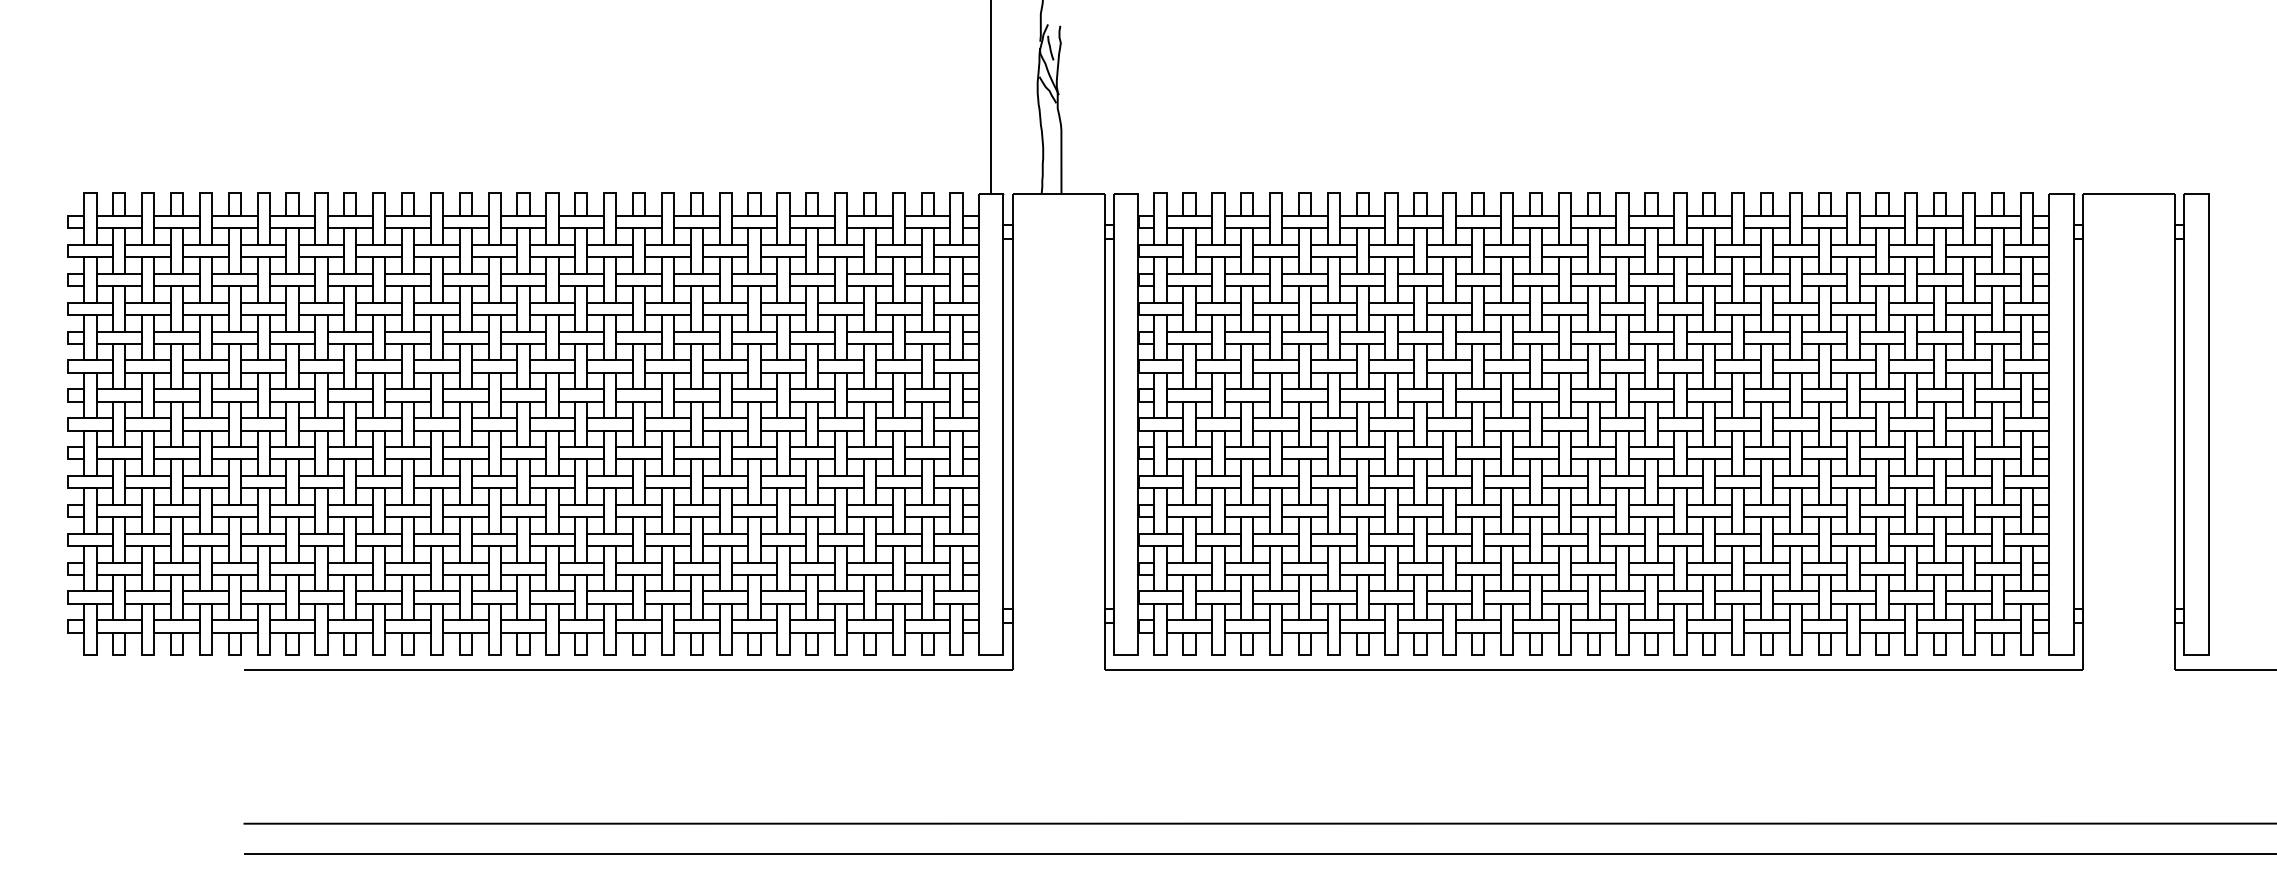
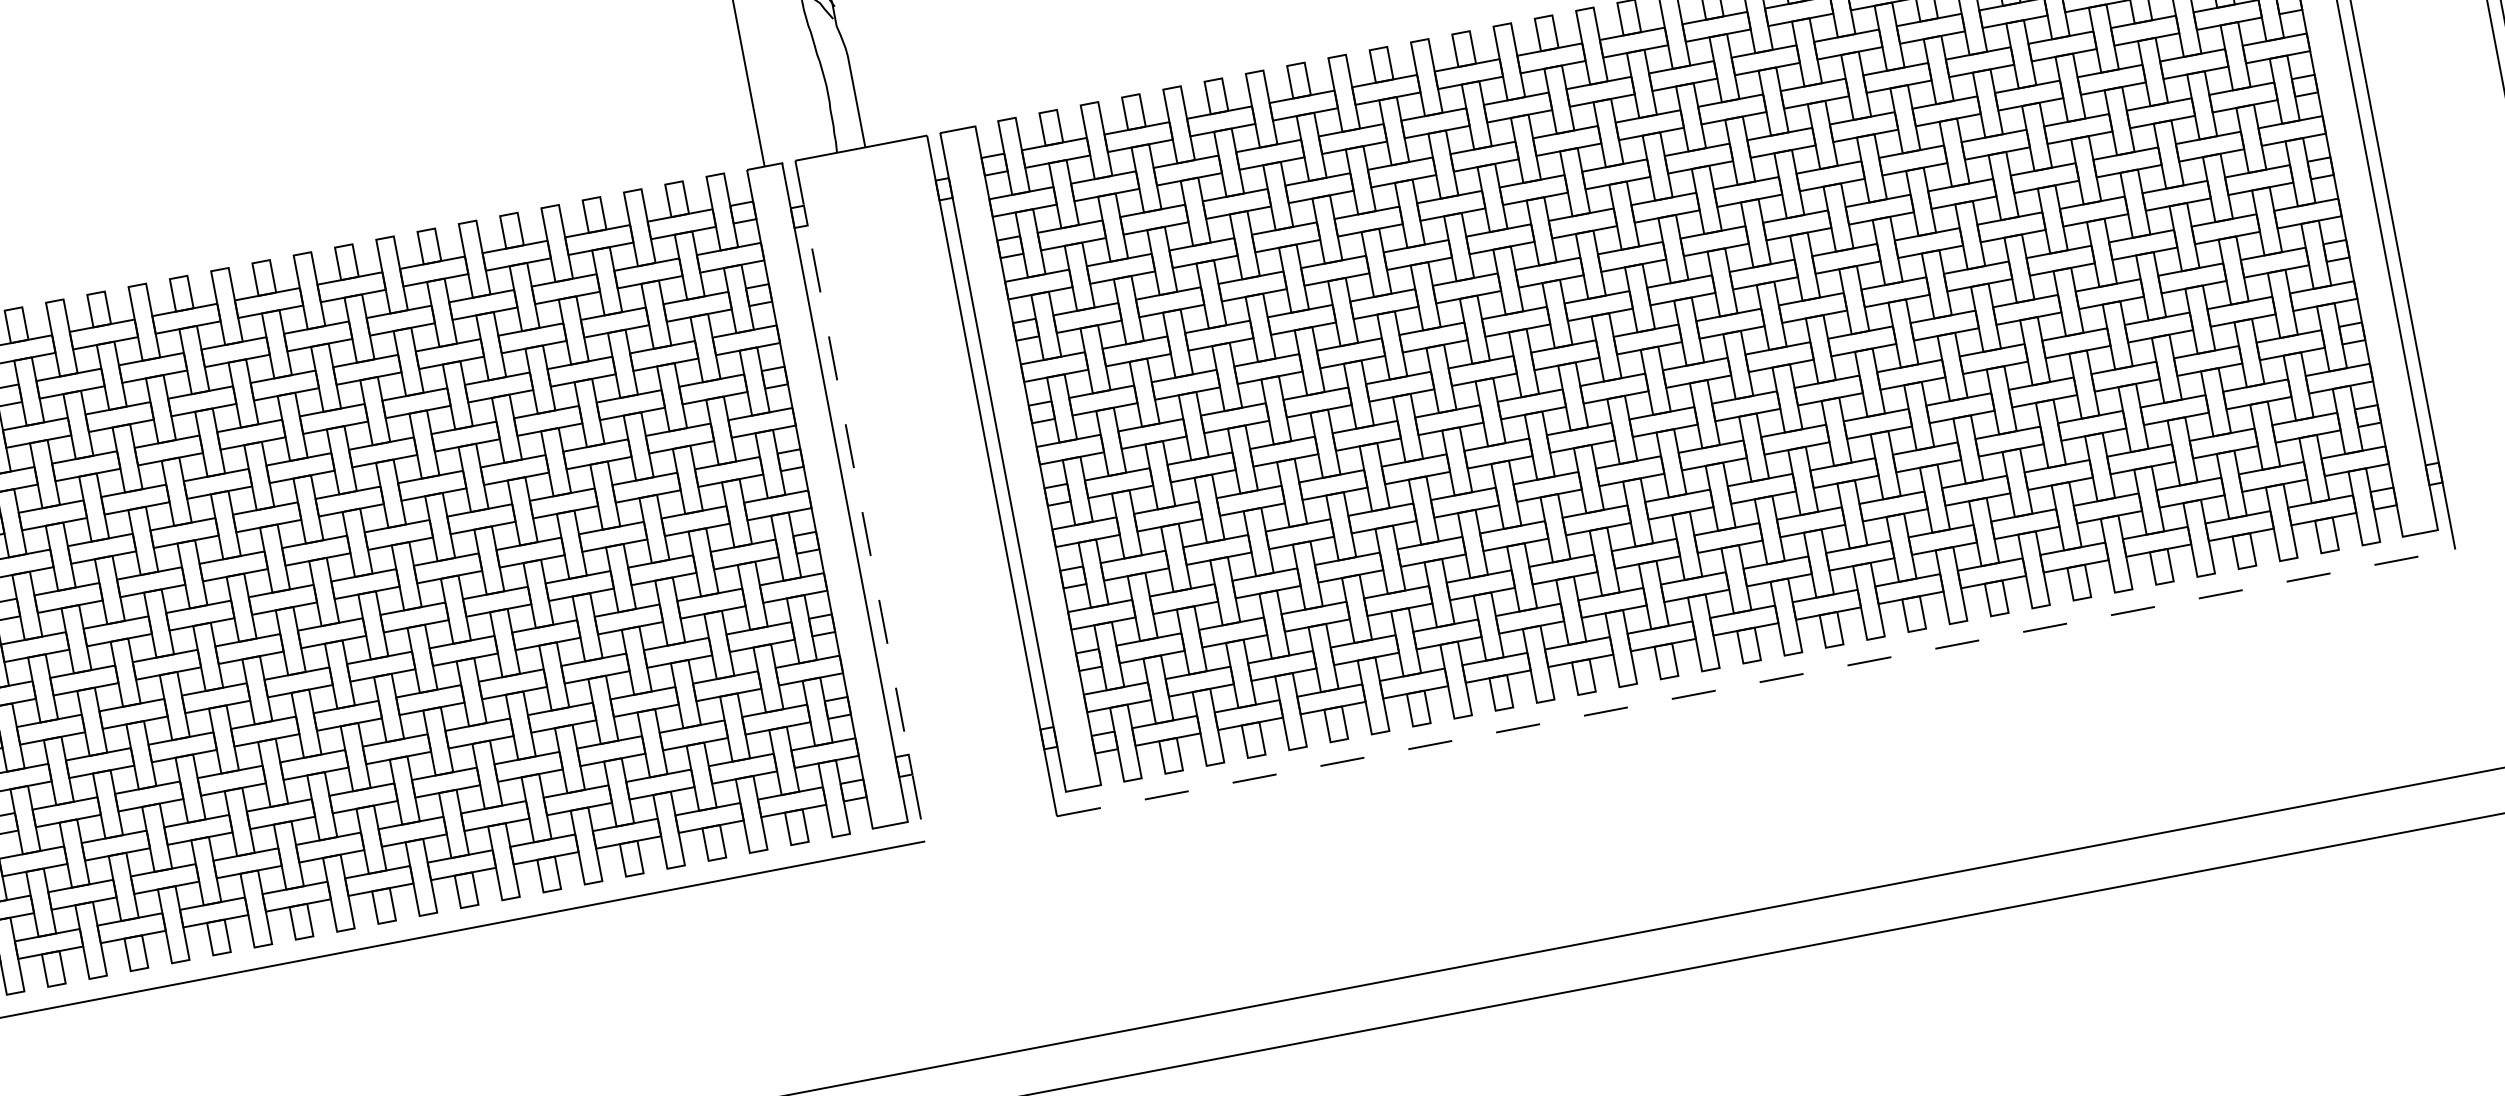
line: (1012, 432) -> (860, 501), solid -> dashed
line: (1594, 670) -> (1757, 683), solid -> dashed

